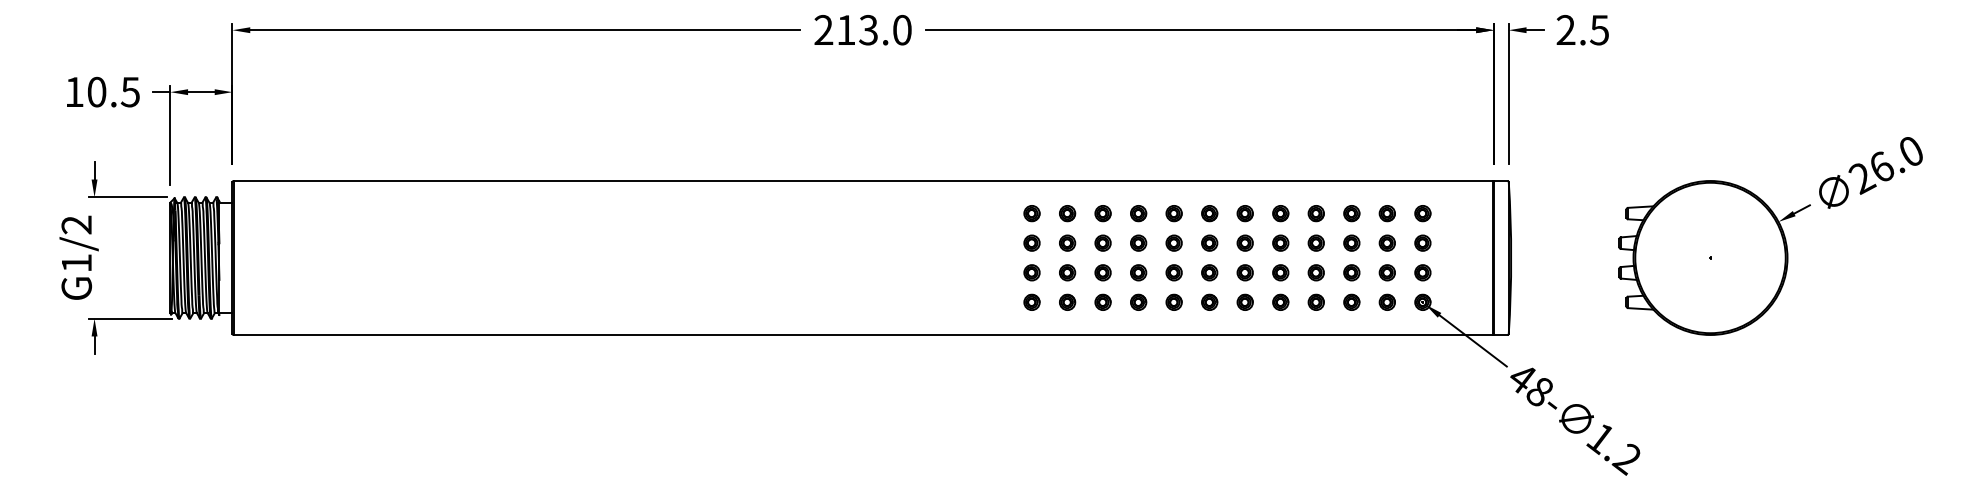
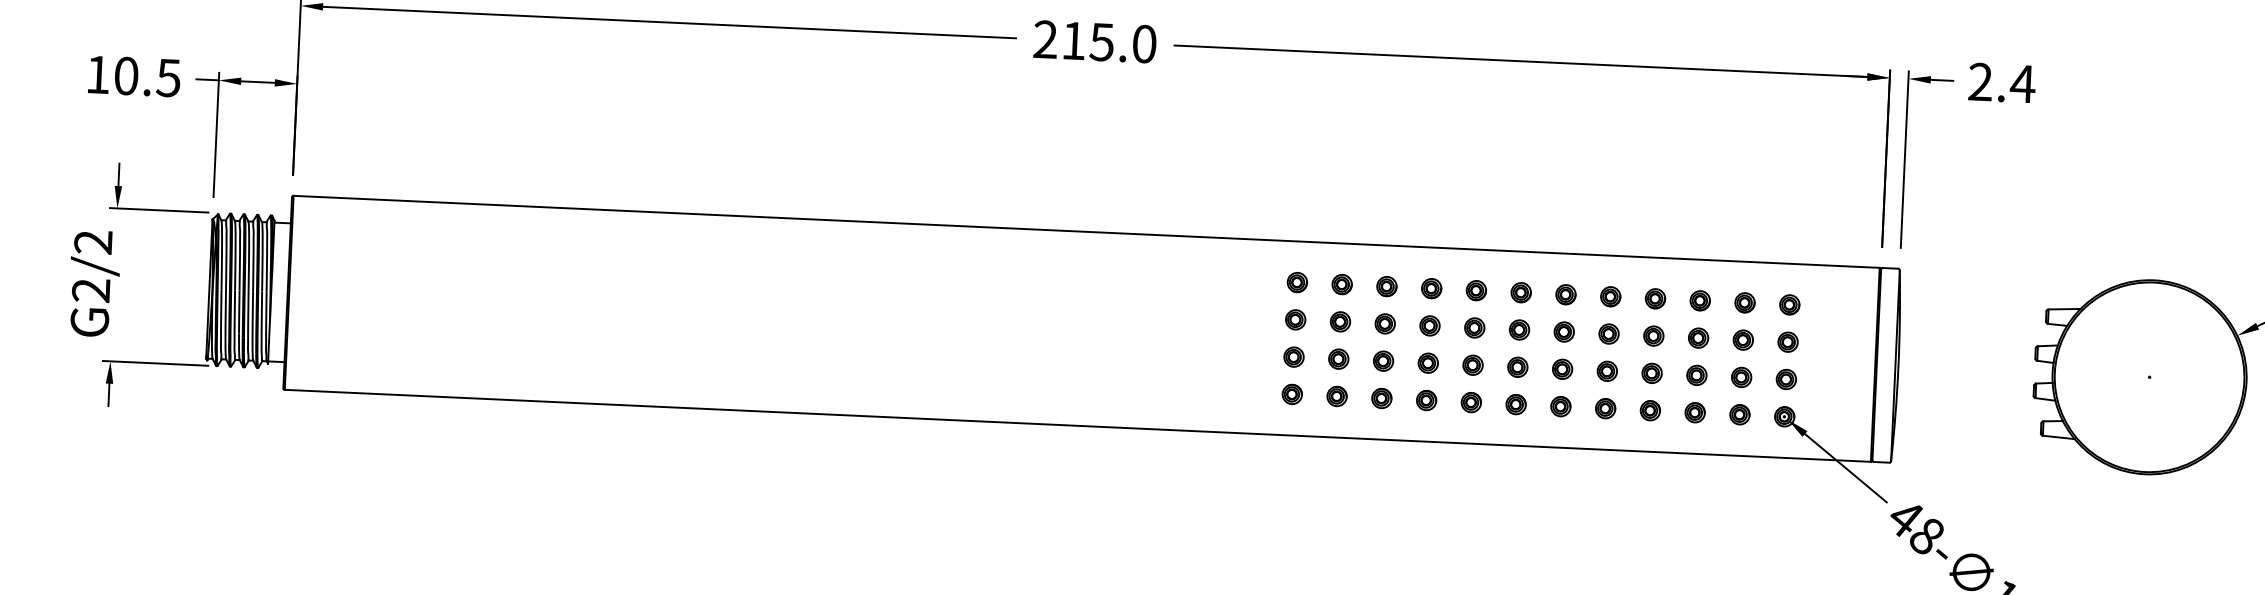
text: (868, 29) -> (1101, 41), 213.0 -> 215.0
text: (1599, 30) -> (2022, 84), 2.5 -> 2.4
text: (76, 263) -> (90, 290), G1/2 -> G2/2

